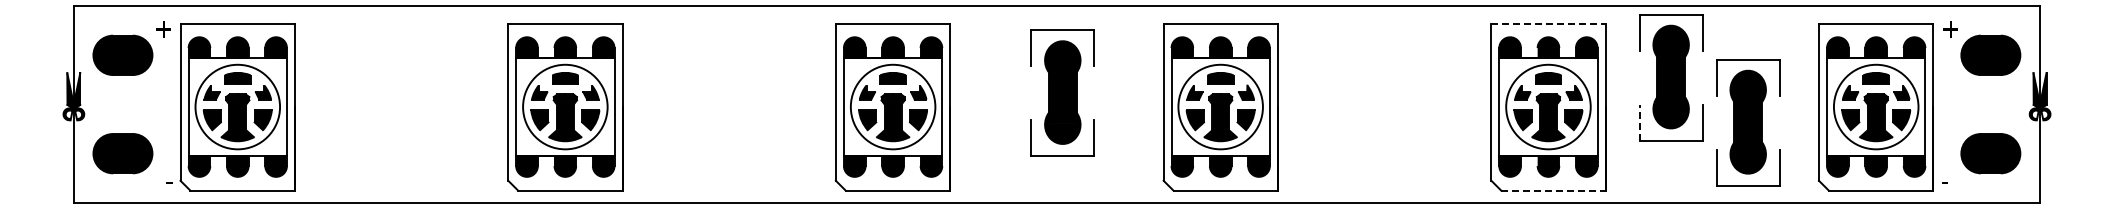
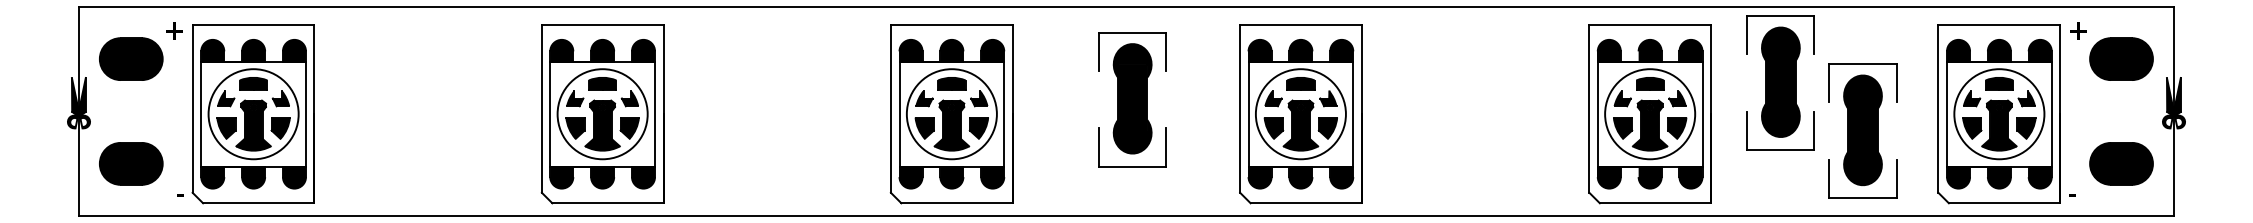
line: (1549, 23) -> (1651, 25), dashed -> solid
line: (1639, 122) -> (1747, 130), dashed -> solid
line: (1553, 190) -> (1655, 203), dashed -> solid

